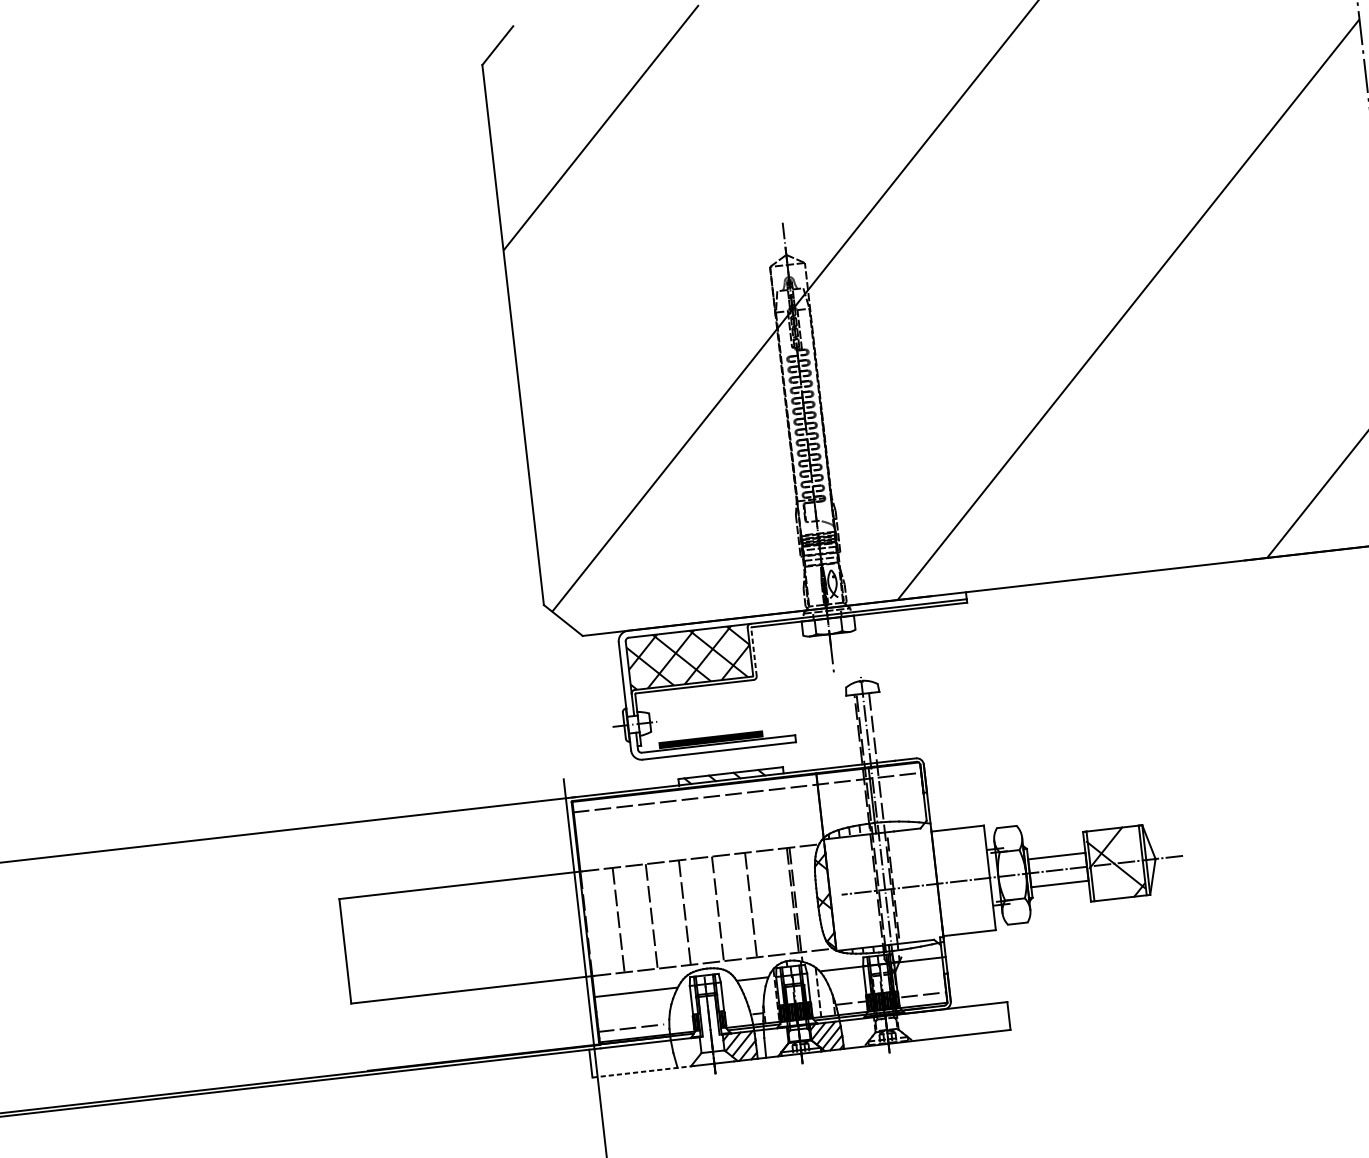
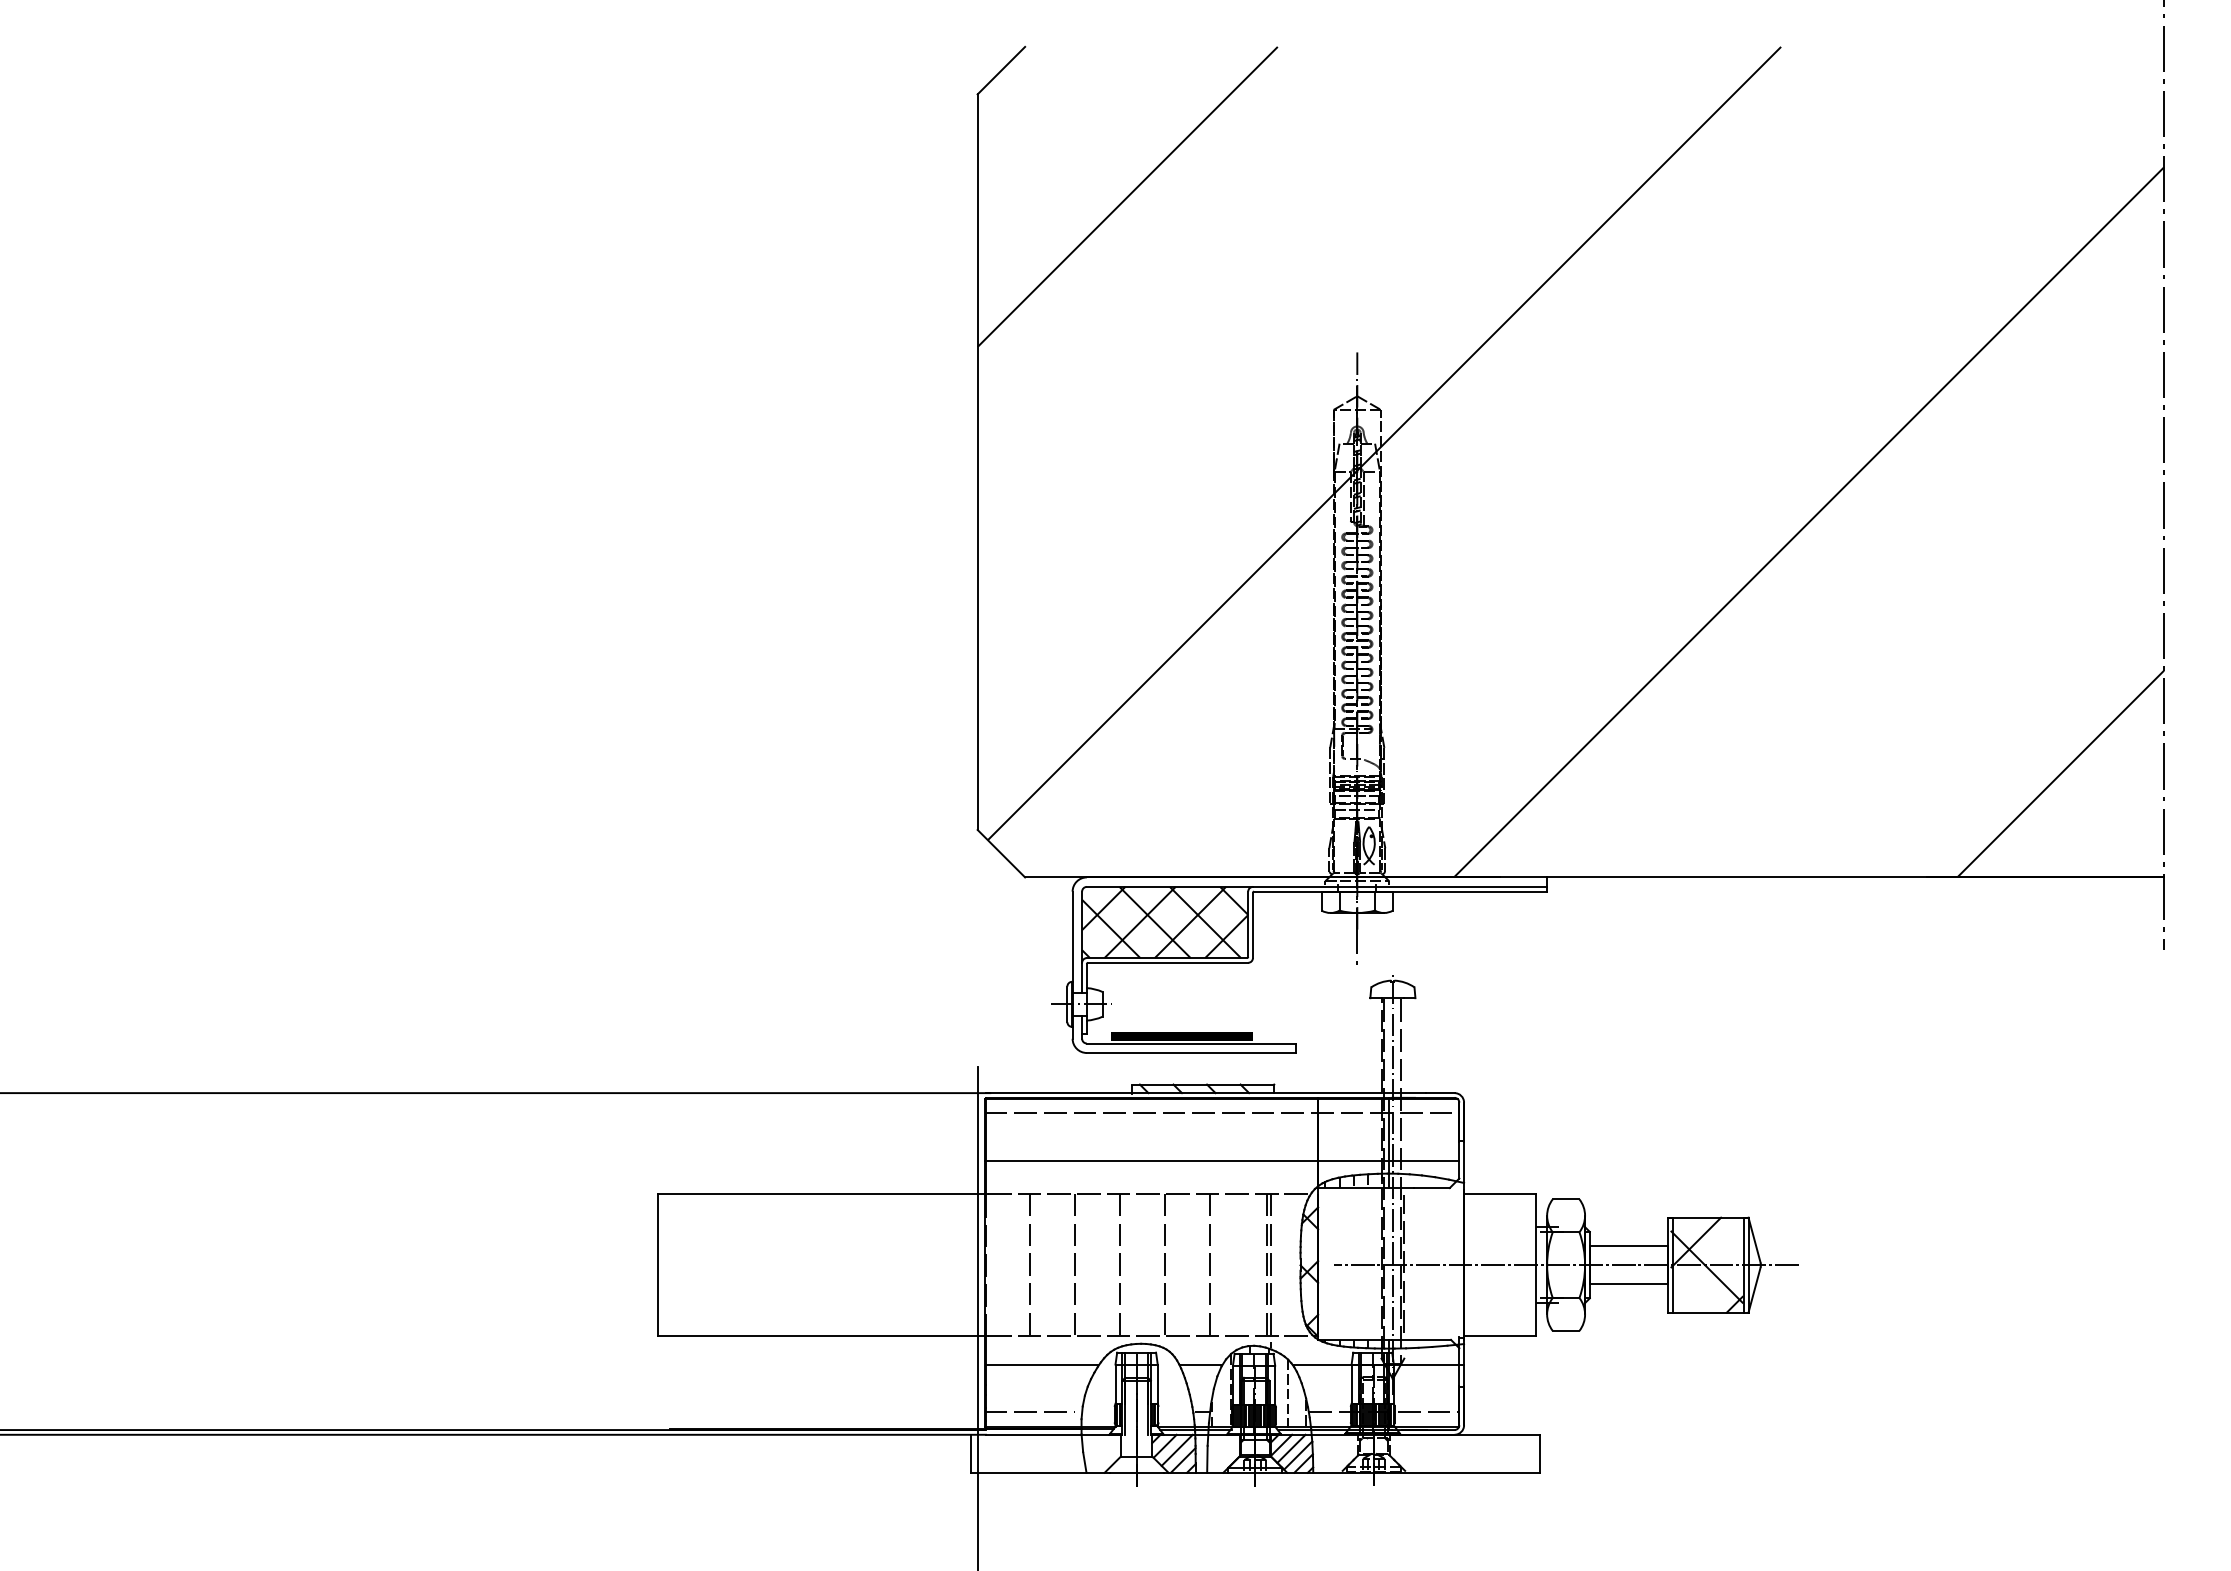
line: (753, 652) -> (1252, 925), dashed -> solid
line: (750, 827) -> (1221, 1160), added
line: (643, 1071) -> (1040, 1472), dashed -> solid

